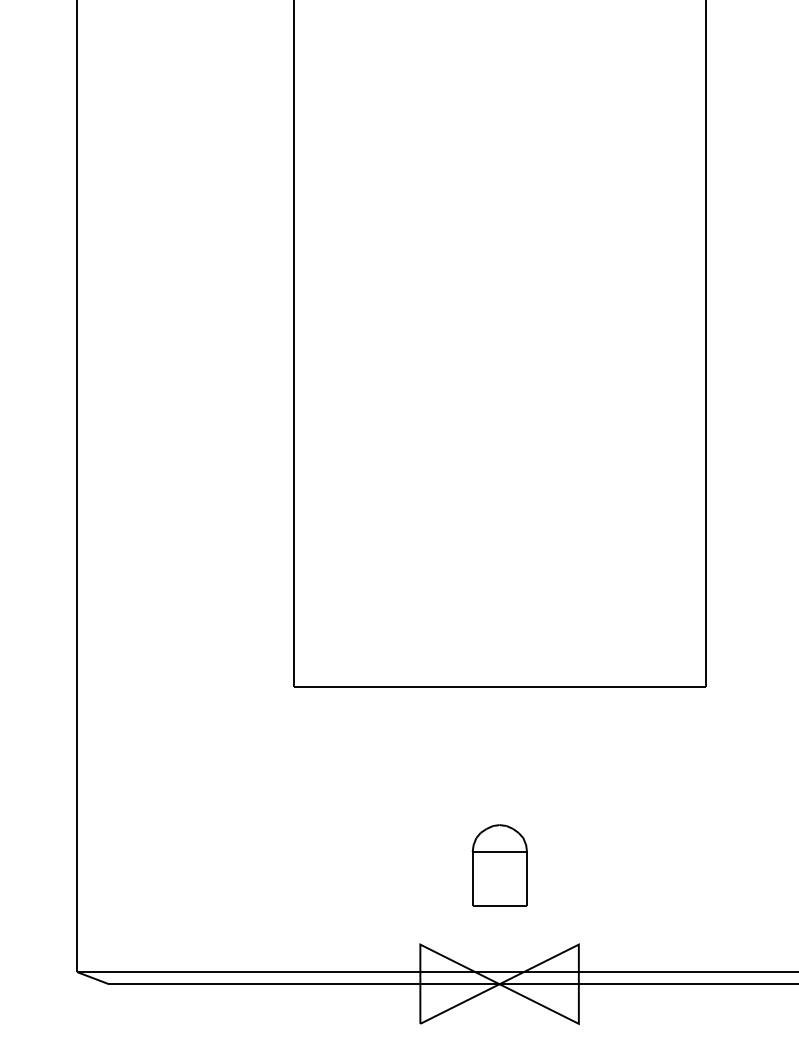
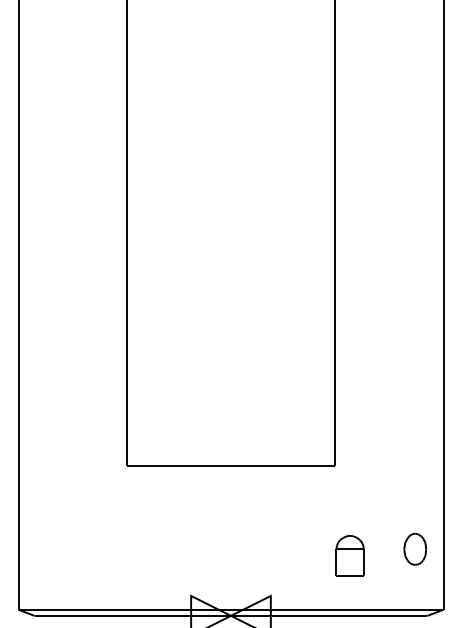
part: (498, 864) -> (349, 555), moved

